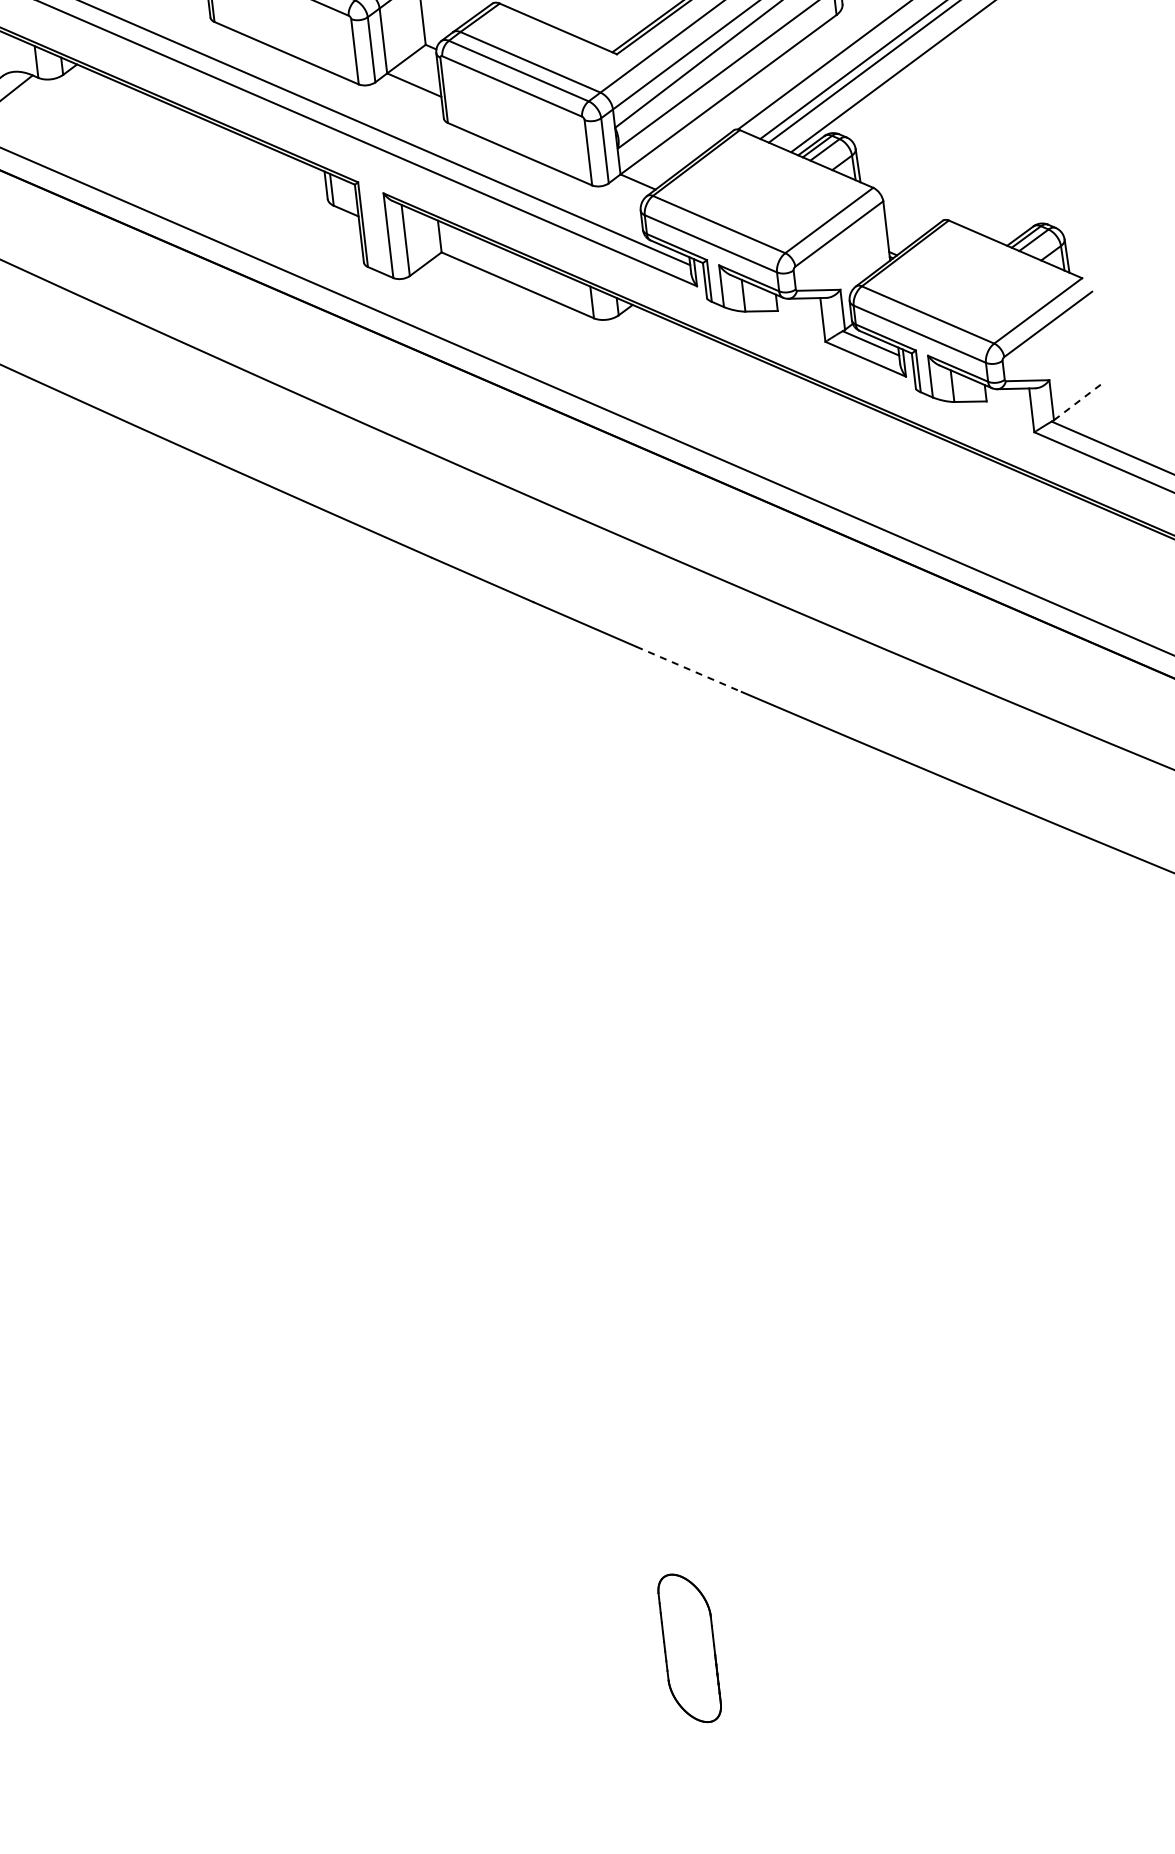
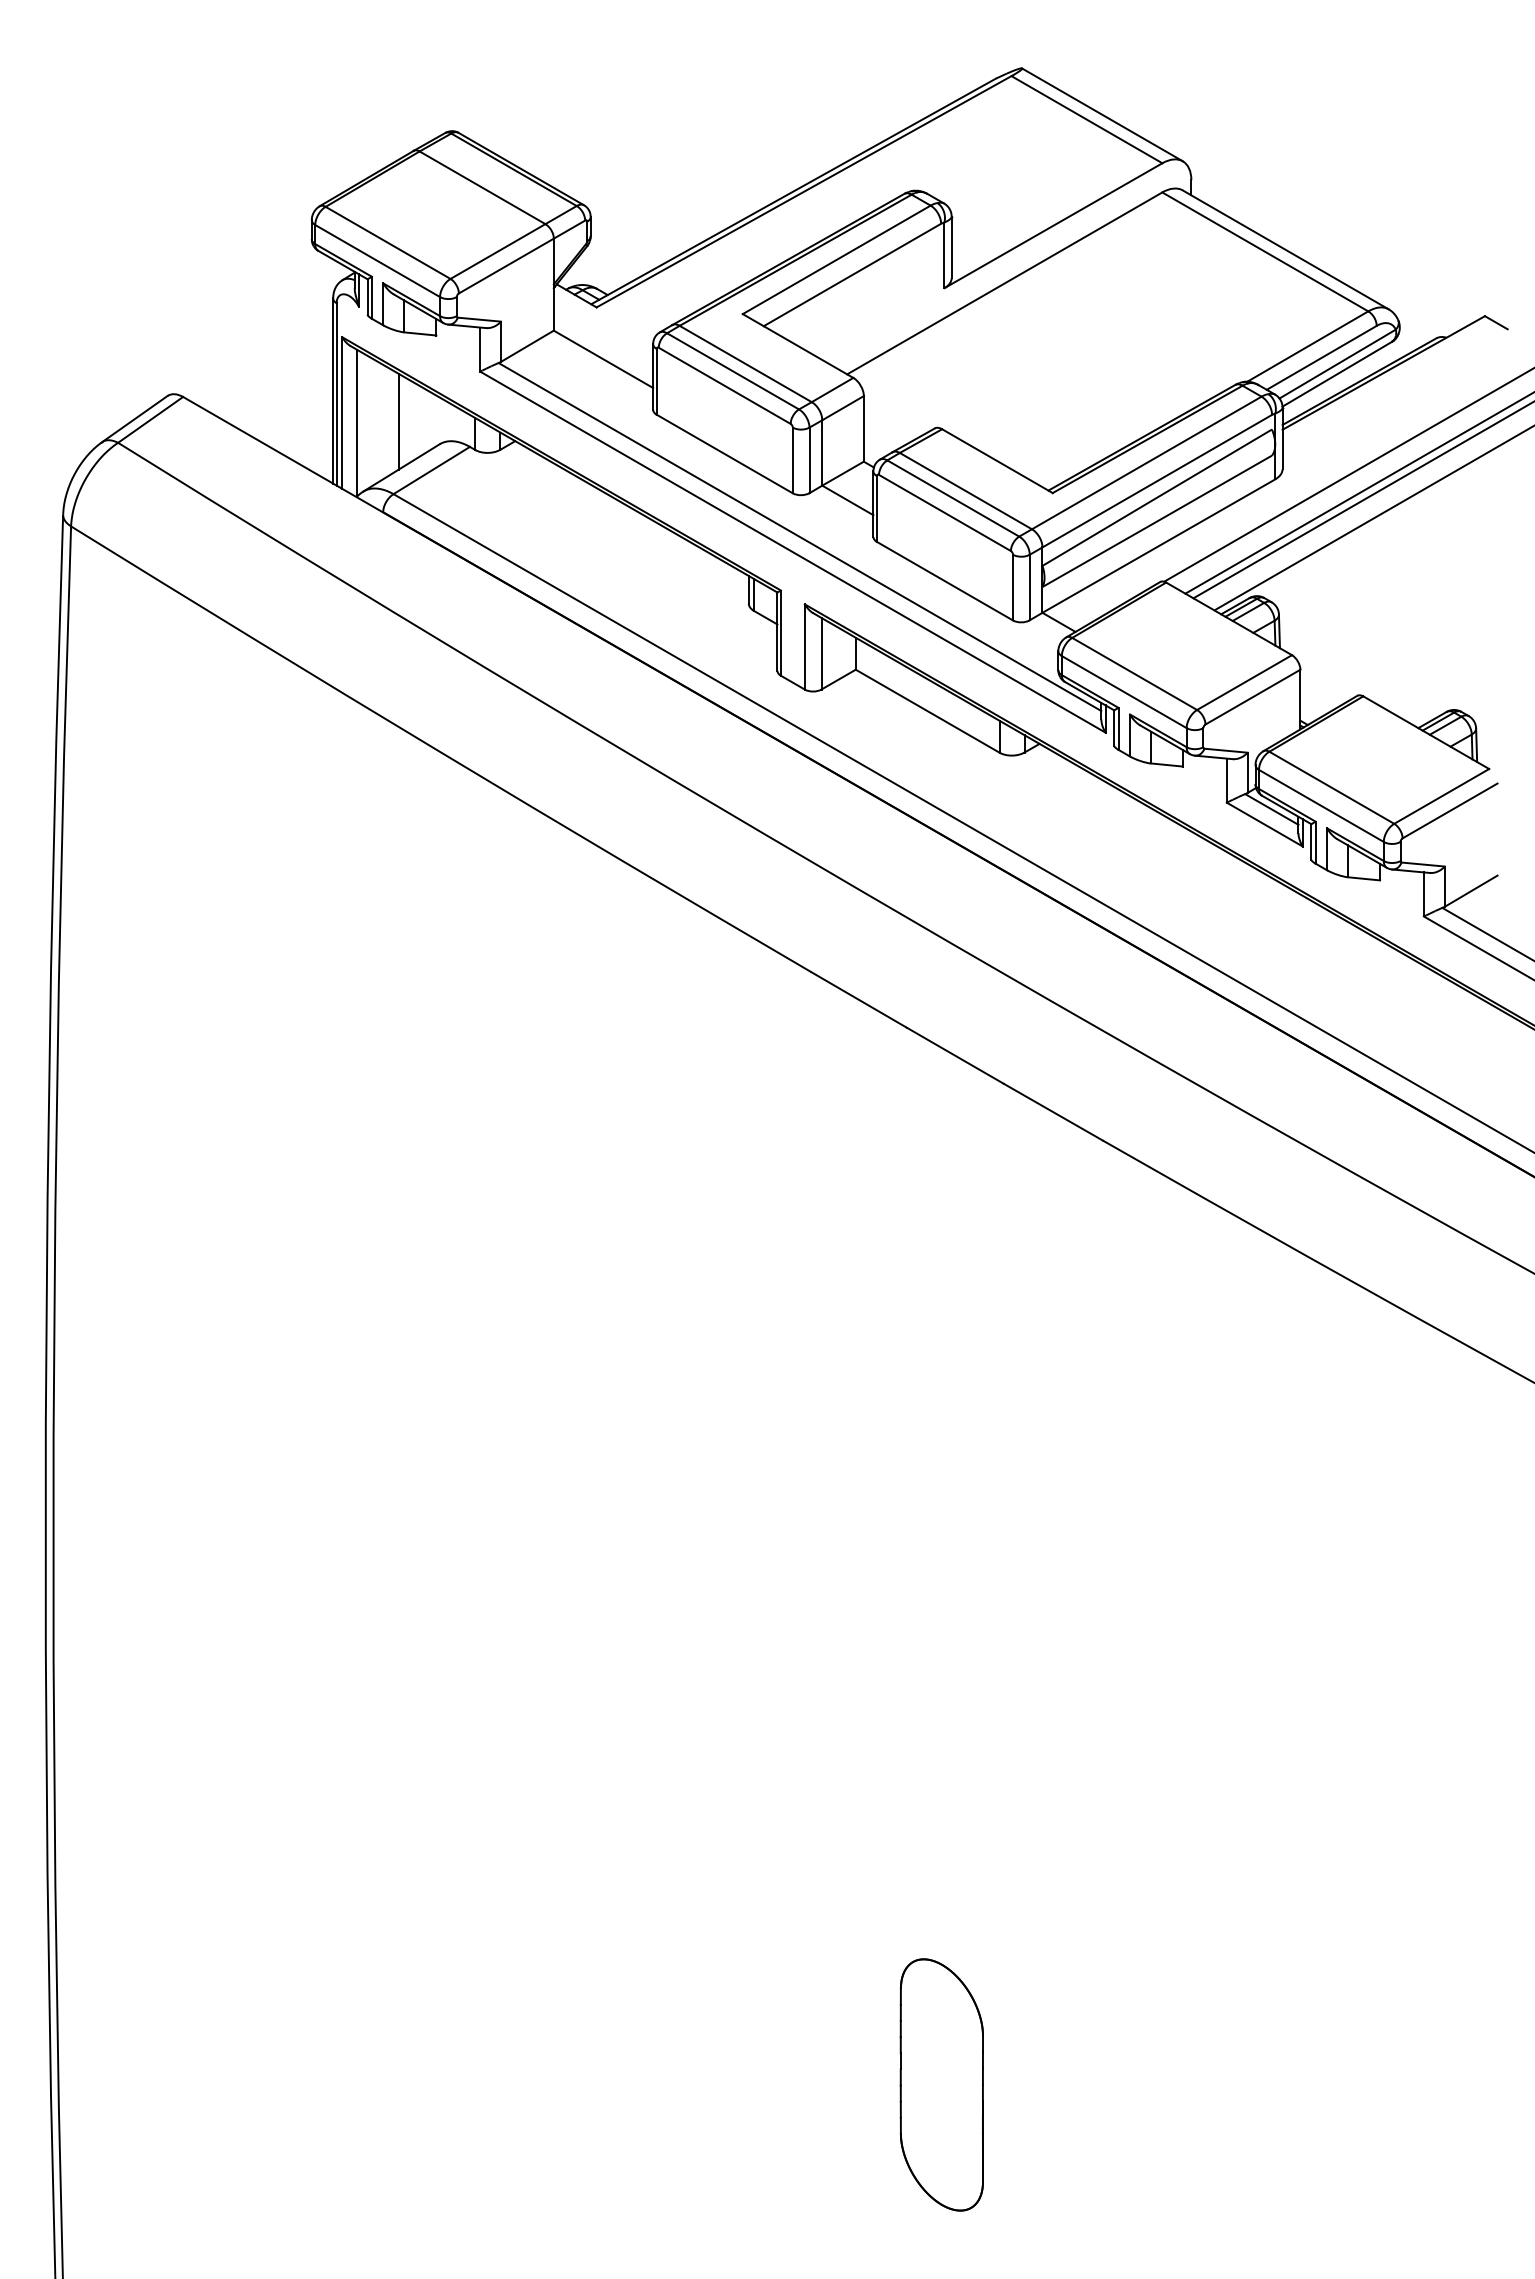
line: (1078, 401) -> (1471, 891), dashed -> solid
line: (688, 669) -> (1053, 1112), dashed -> solid
part: (689, 1647) -> (941, 2084), size x1.67

